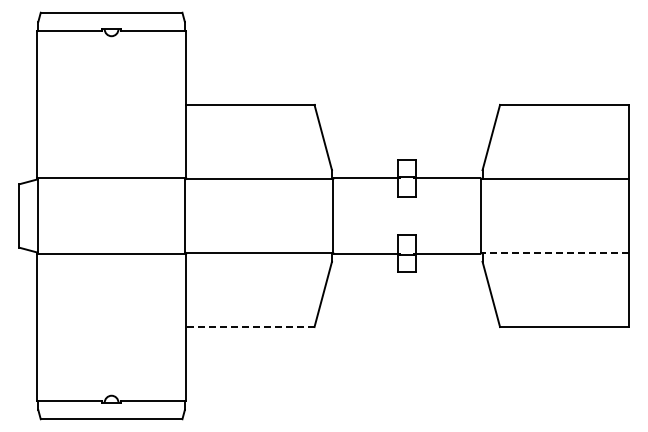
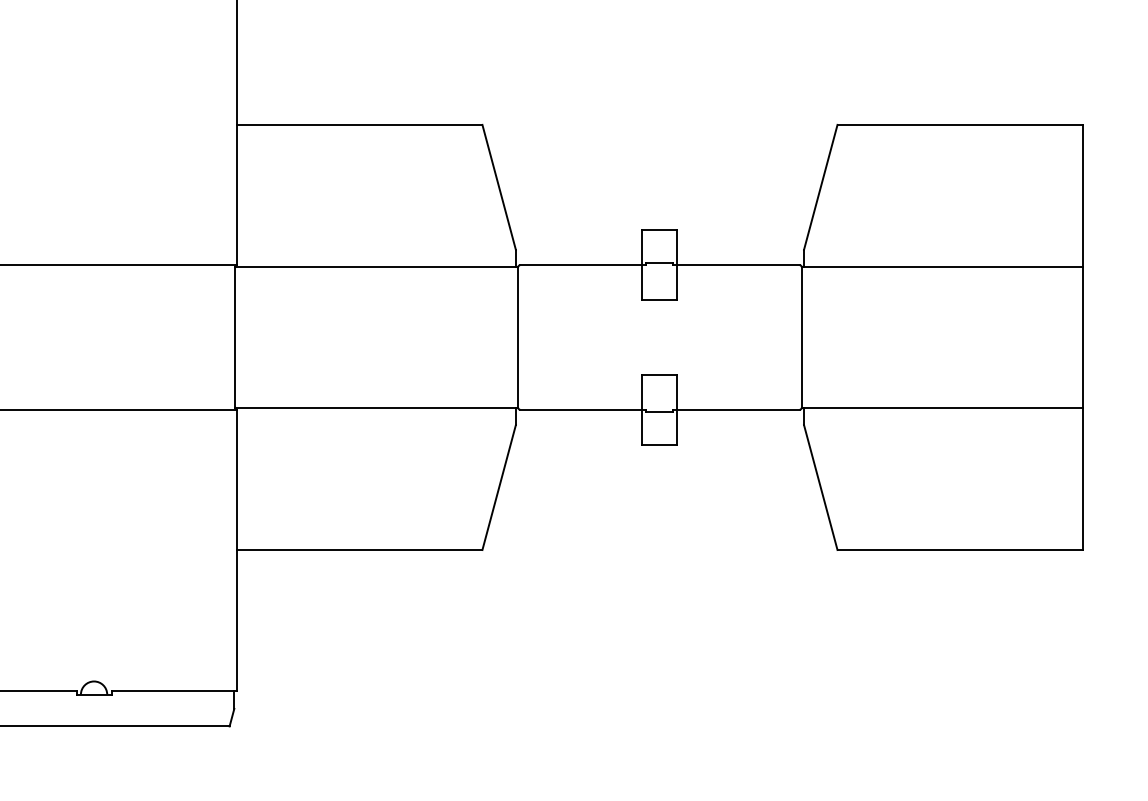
line: (555, 252) -> (943, 407), dashed -> solid
line: (249, 327) -> (357, 550), dashed -> solid

